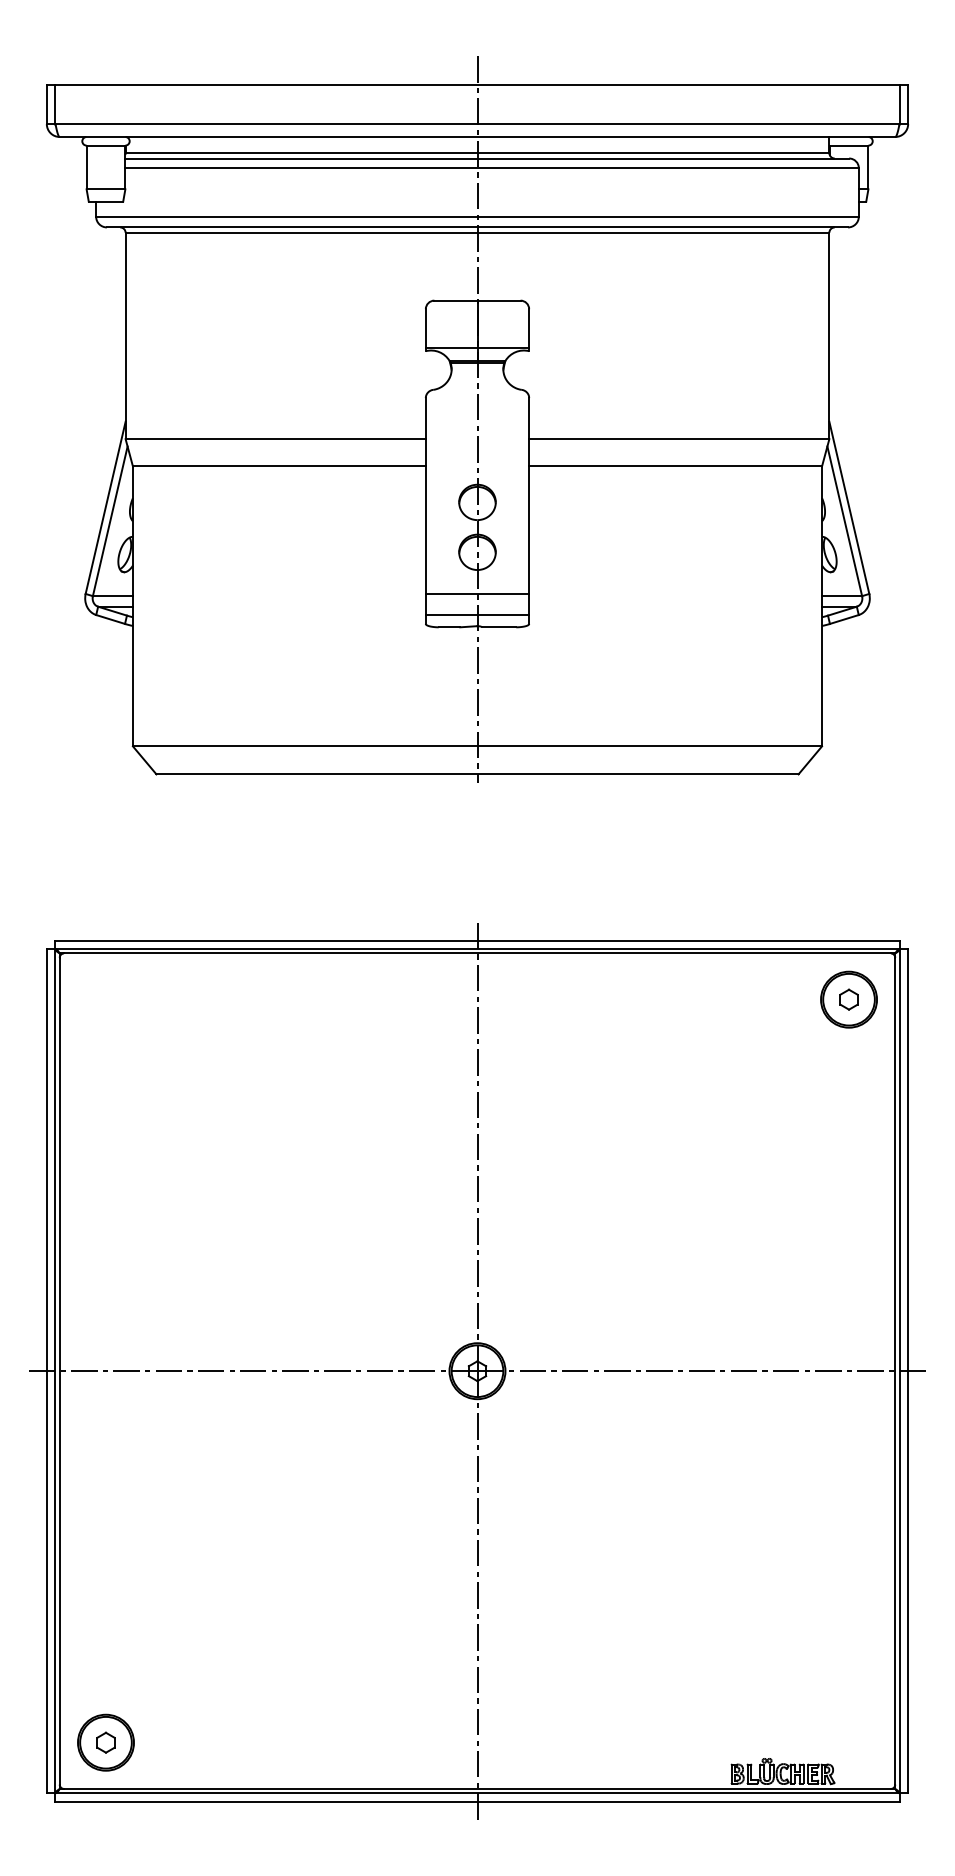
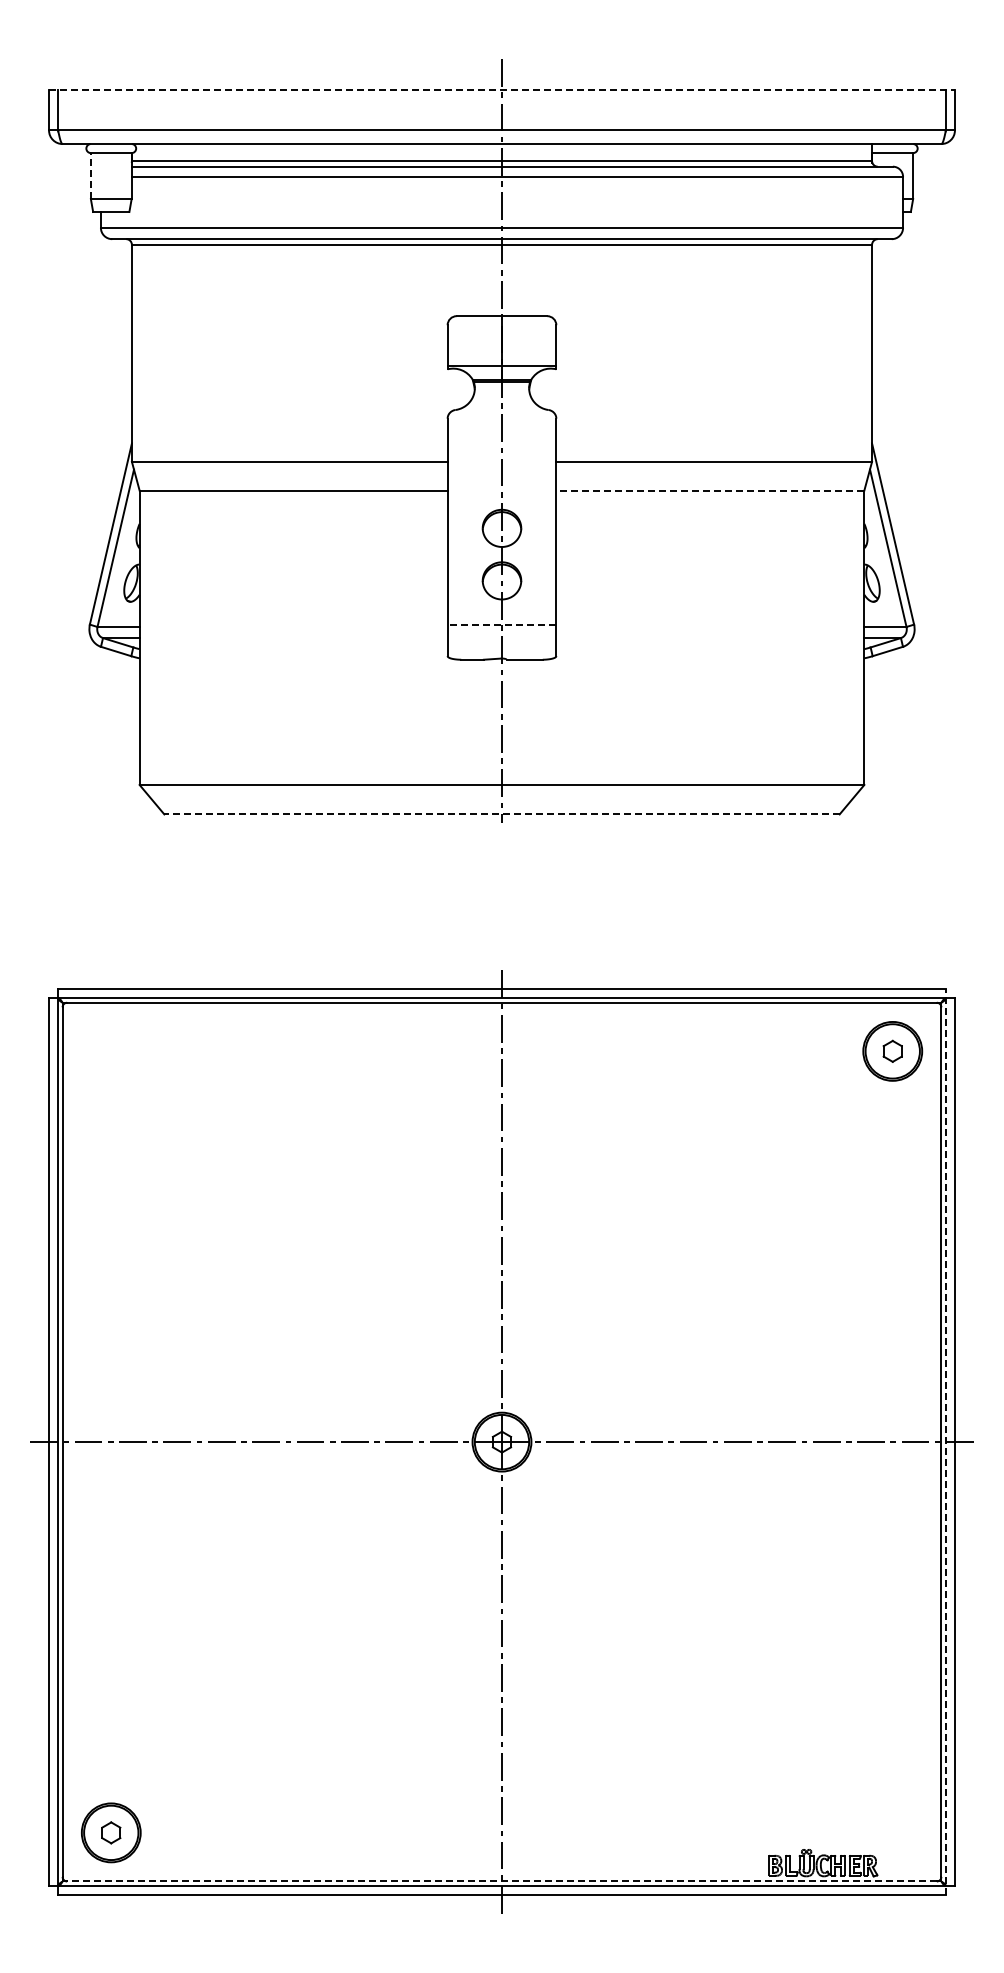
line: (477, 85) -> (502, 89), solid -> dashed
line: (86, 166) -> (90, 175), solid -> dashed
line: (674, 466) -> (709, 490), solid -> dashed
line: (477, 593) -> (501, 624), solid -> dashed
line: (477, 614) -> (501, 646), removed
line: (477, 774) -> (502, 814), solid -> dashed
line: (899, 1371) -> (945, 1442), solid -> dashed
line: (477, 1788) -> (502, 1881), solid -> dashed

